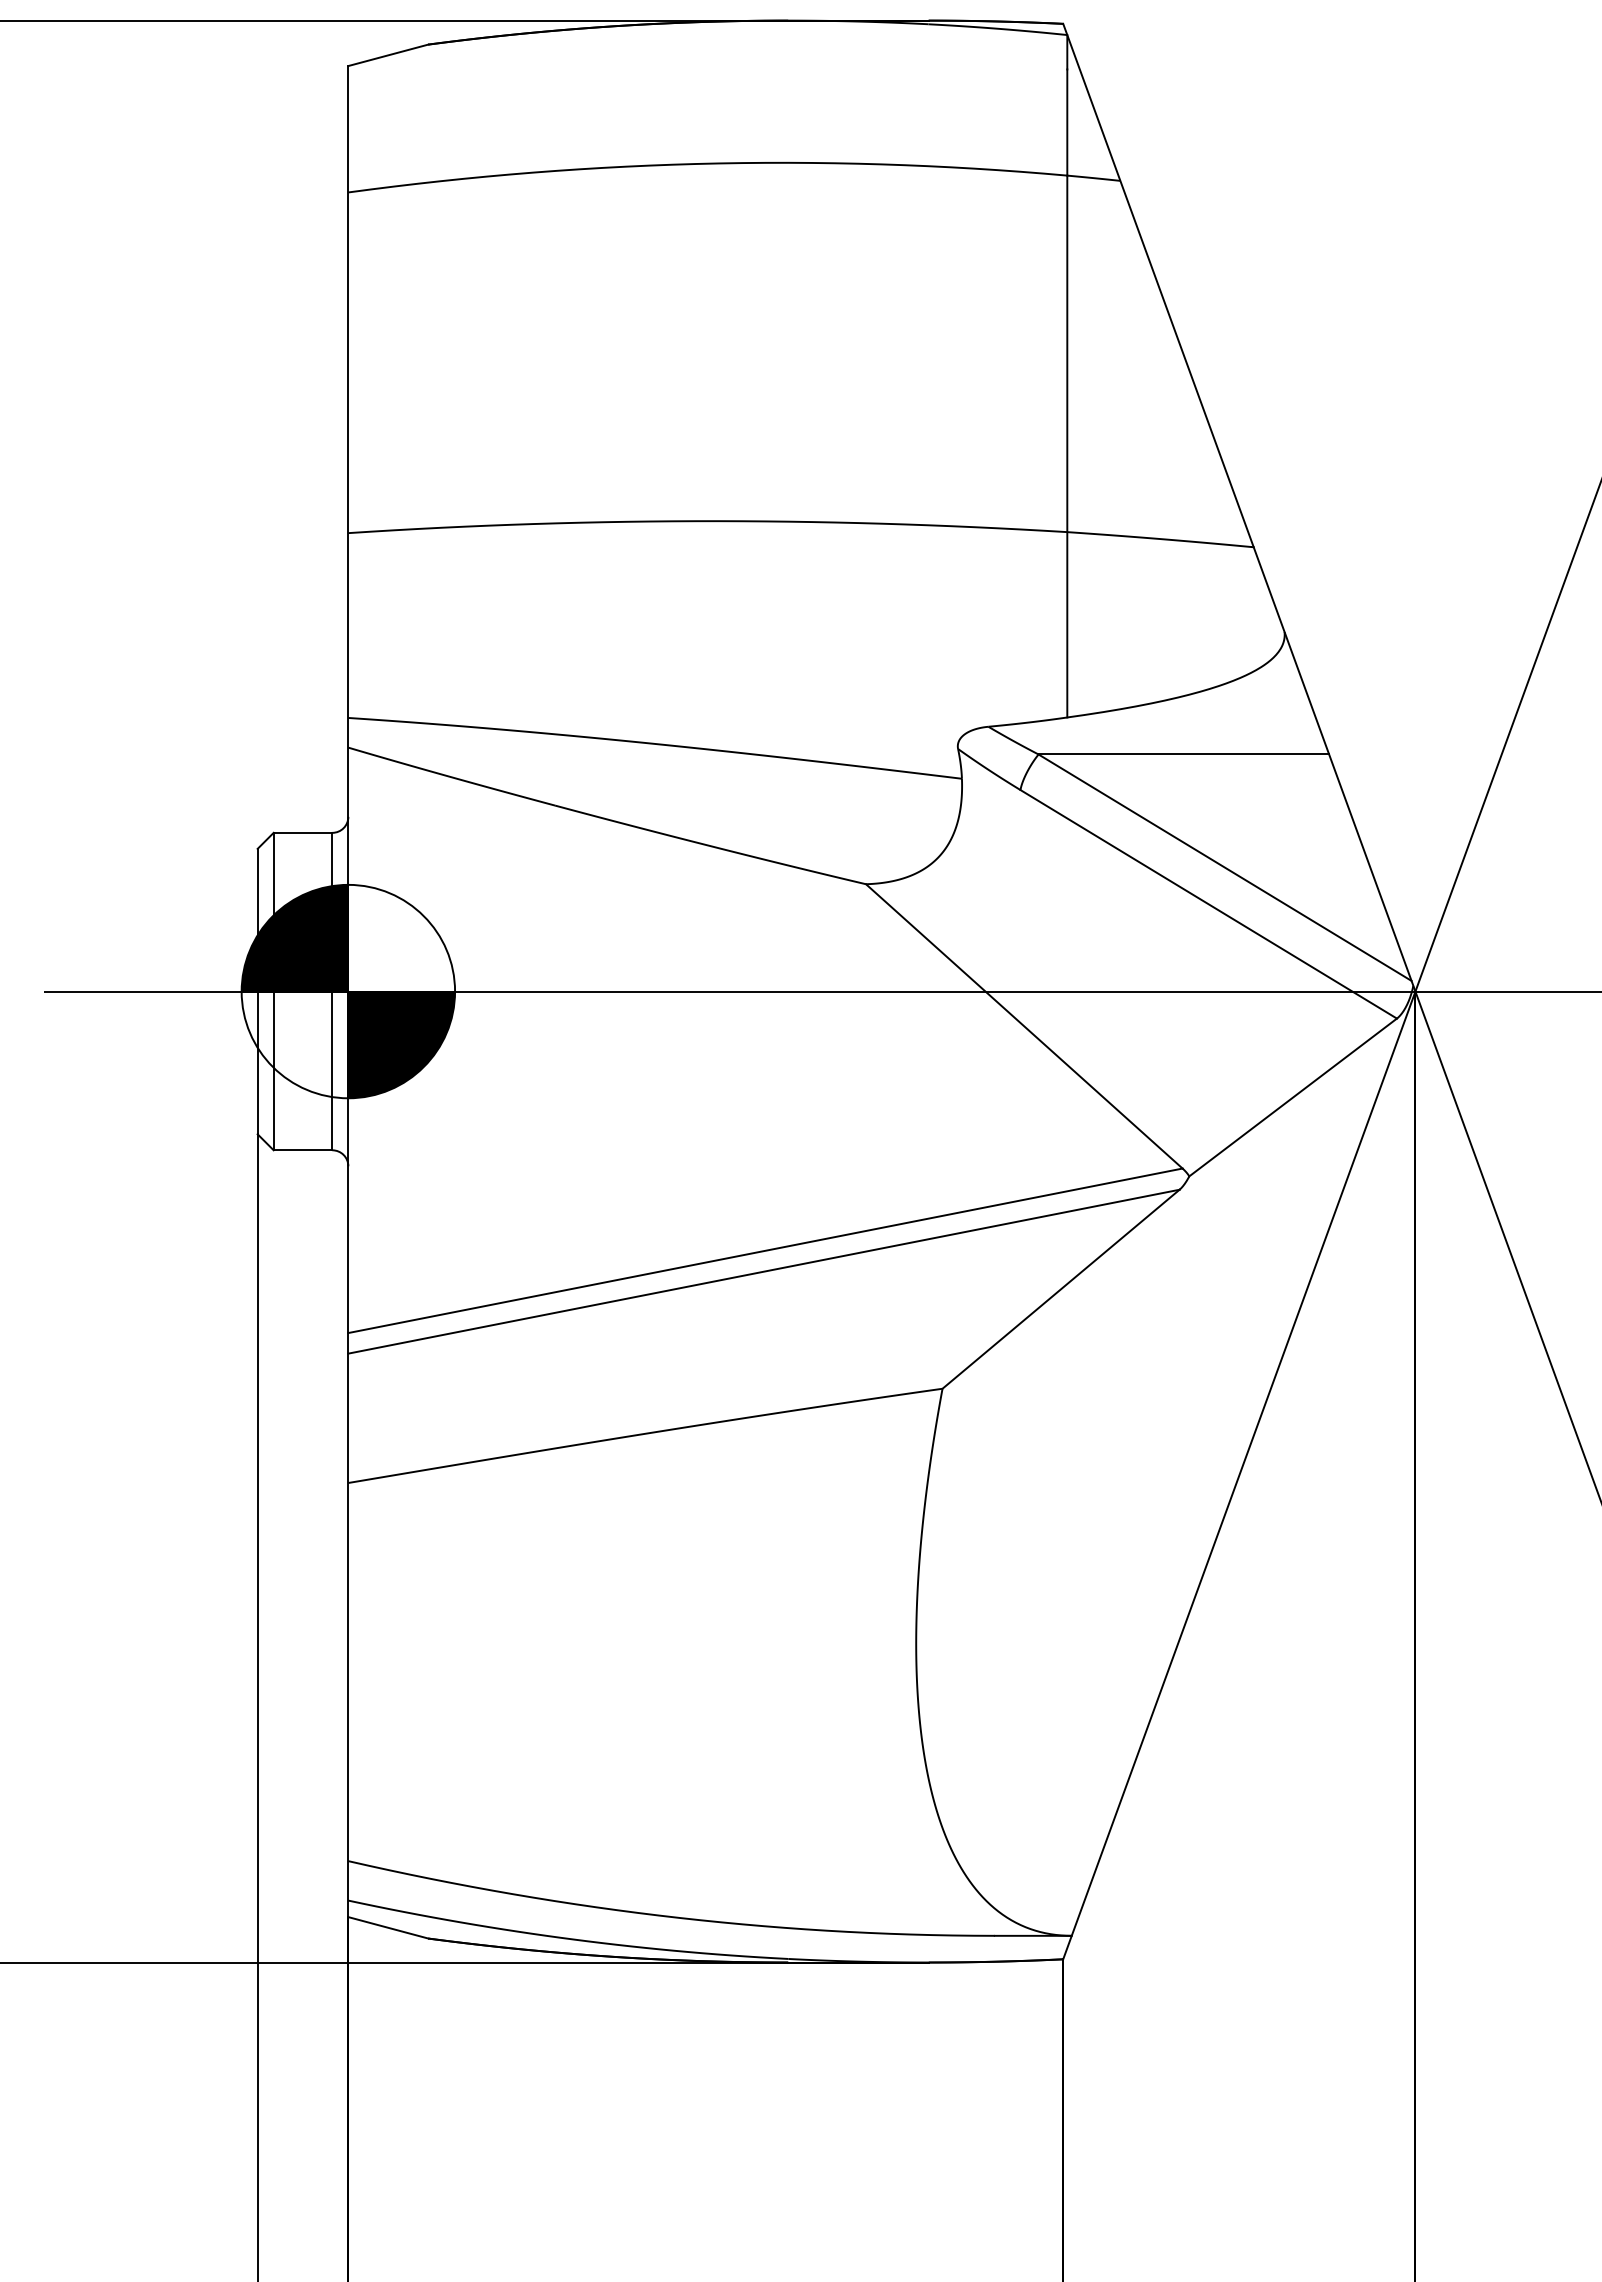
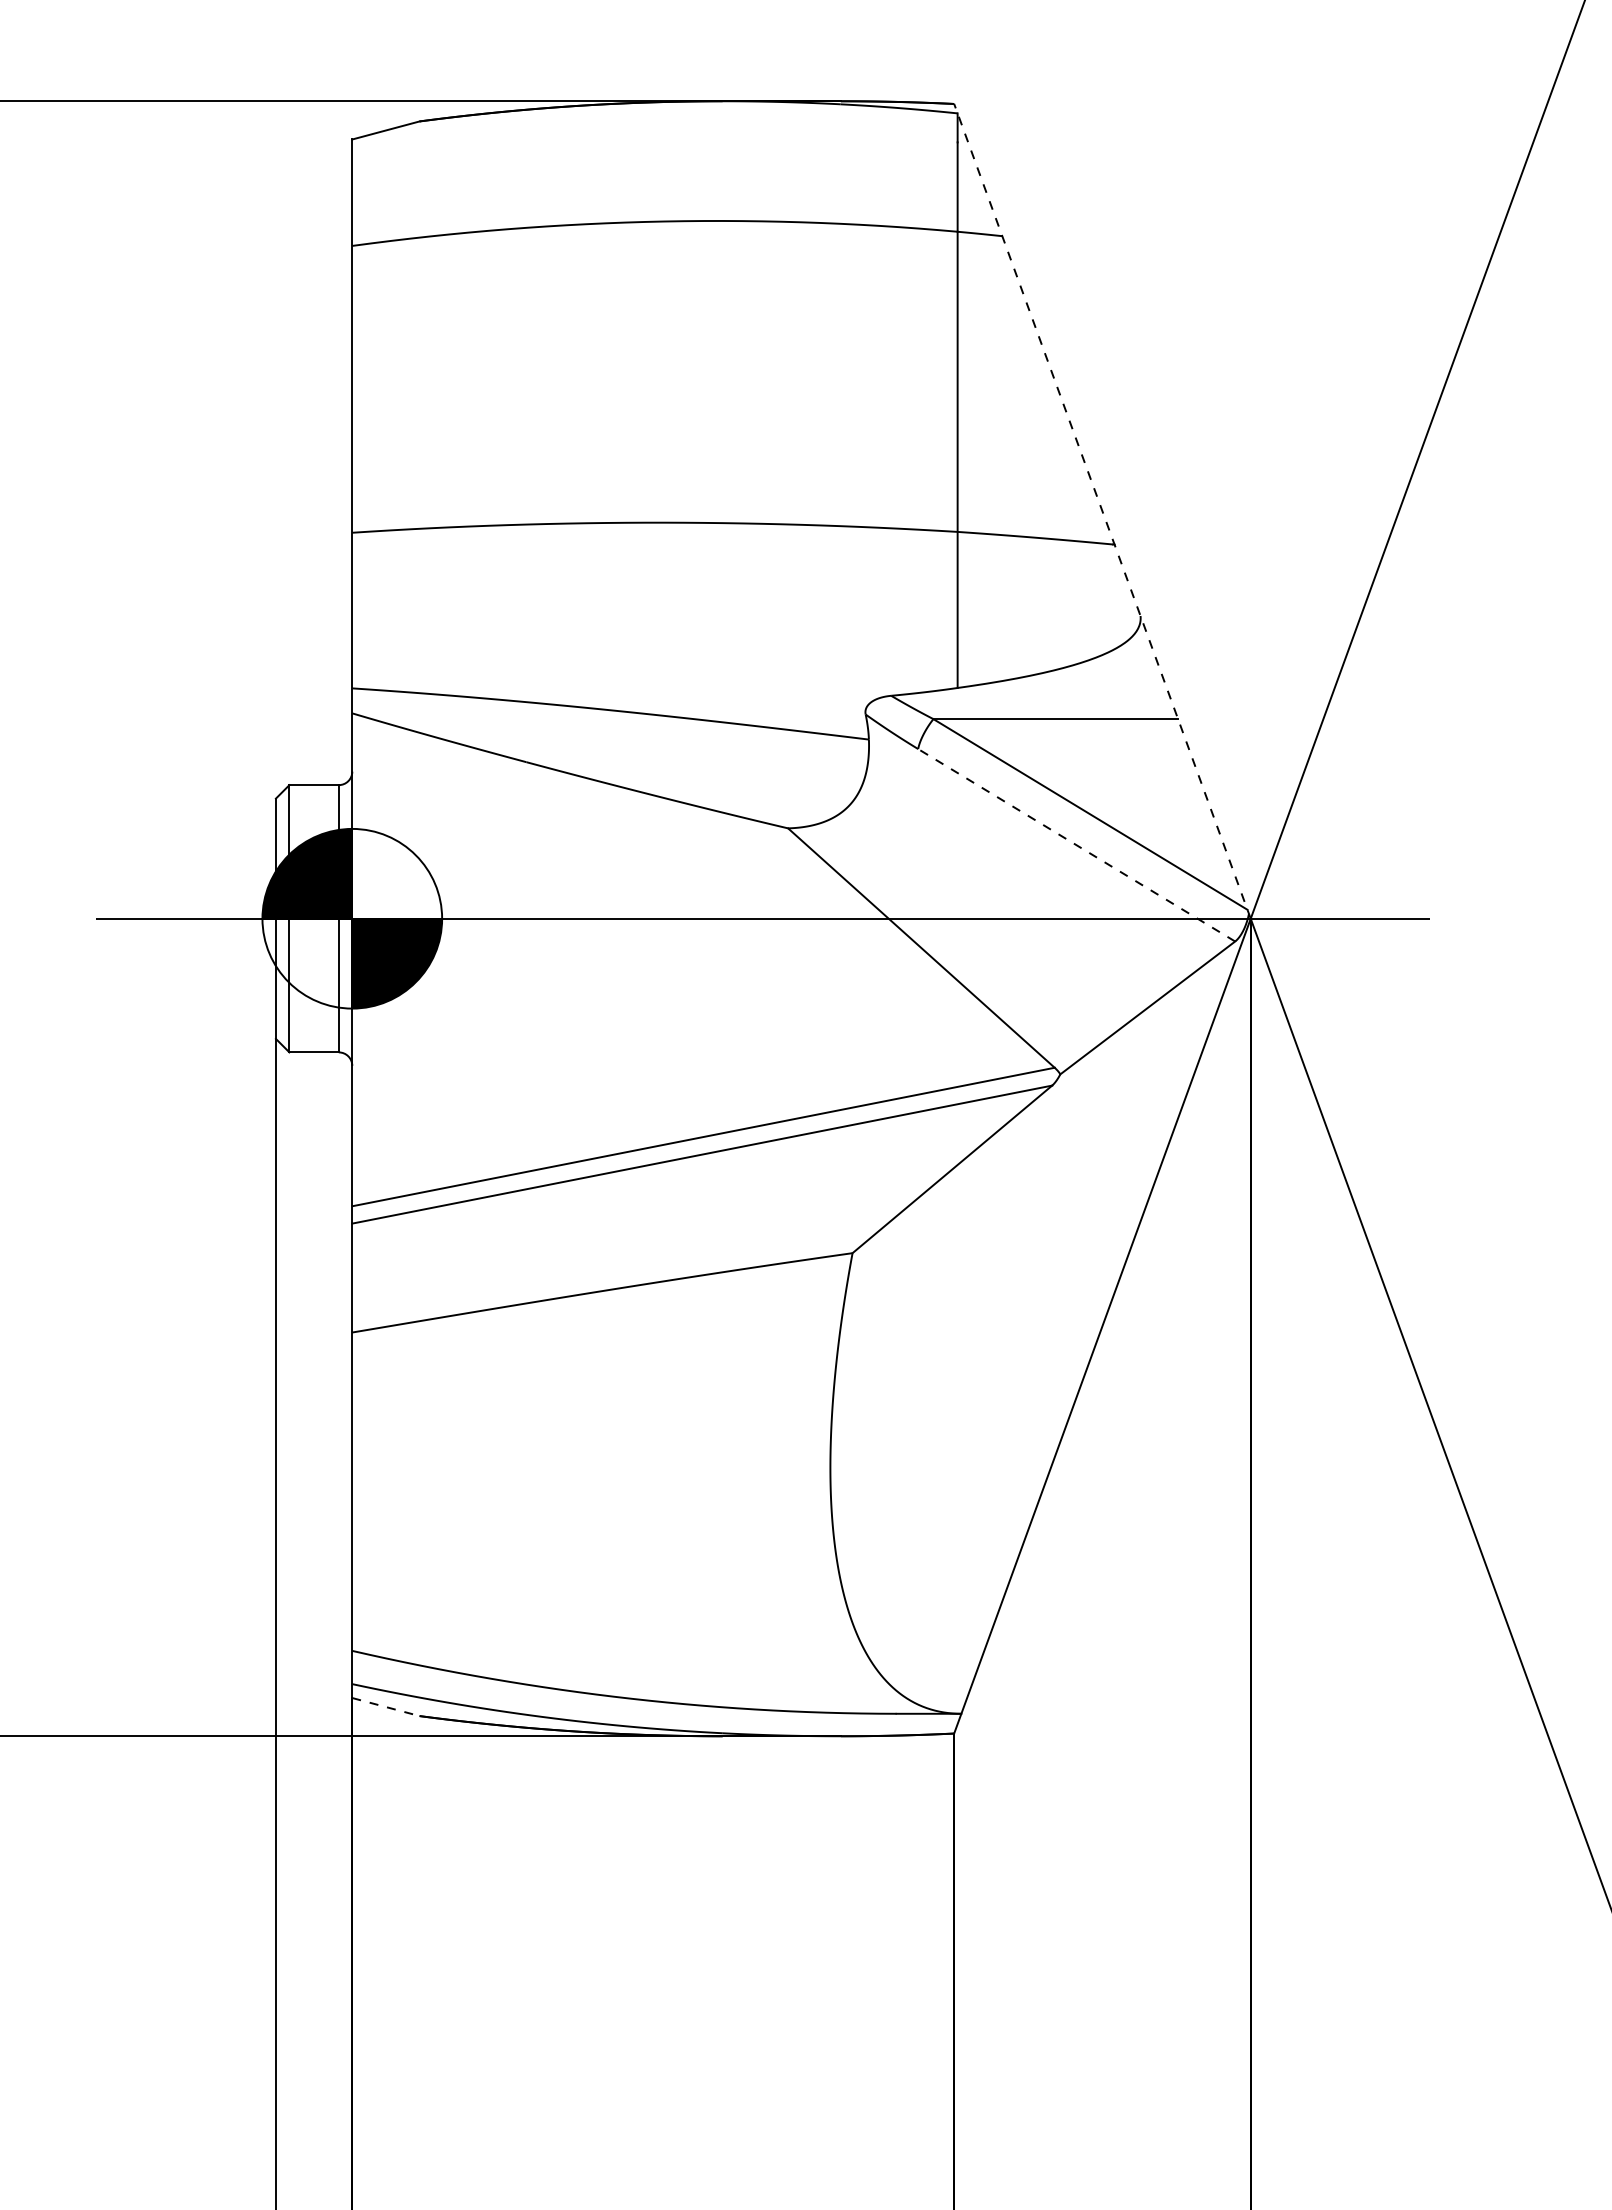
line: (1239, 507) -> (1102, 511), solid -> dashed
line: (1208, 904) -> (1076, 845), solid -> dashed
line: (387, 1928) -> (385, 1707), solid -> dashed

